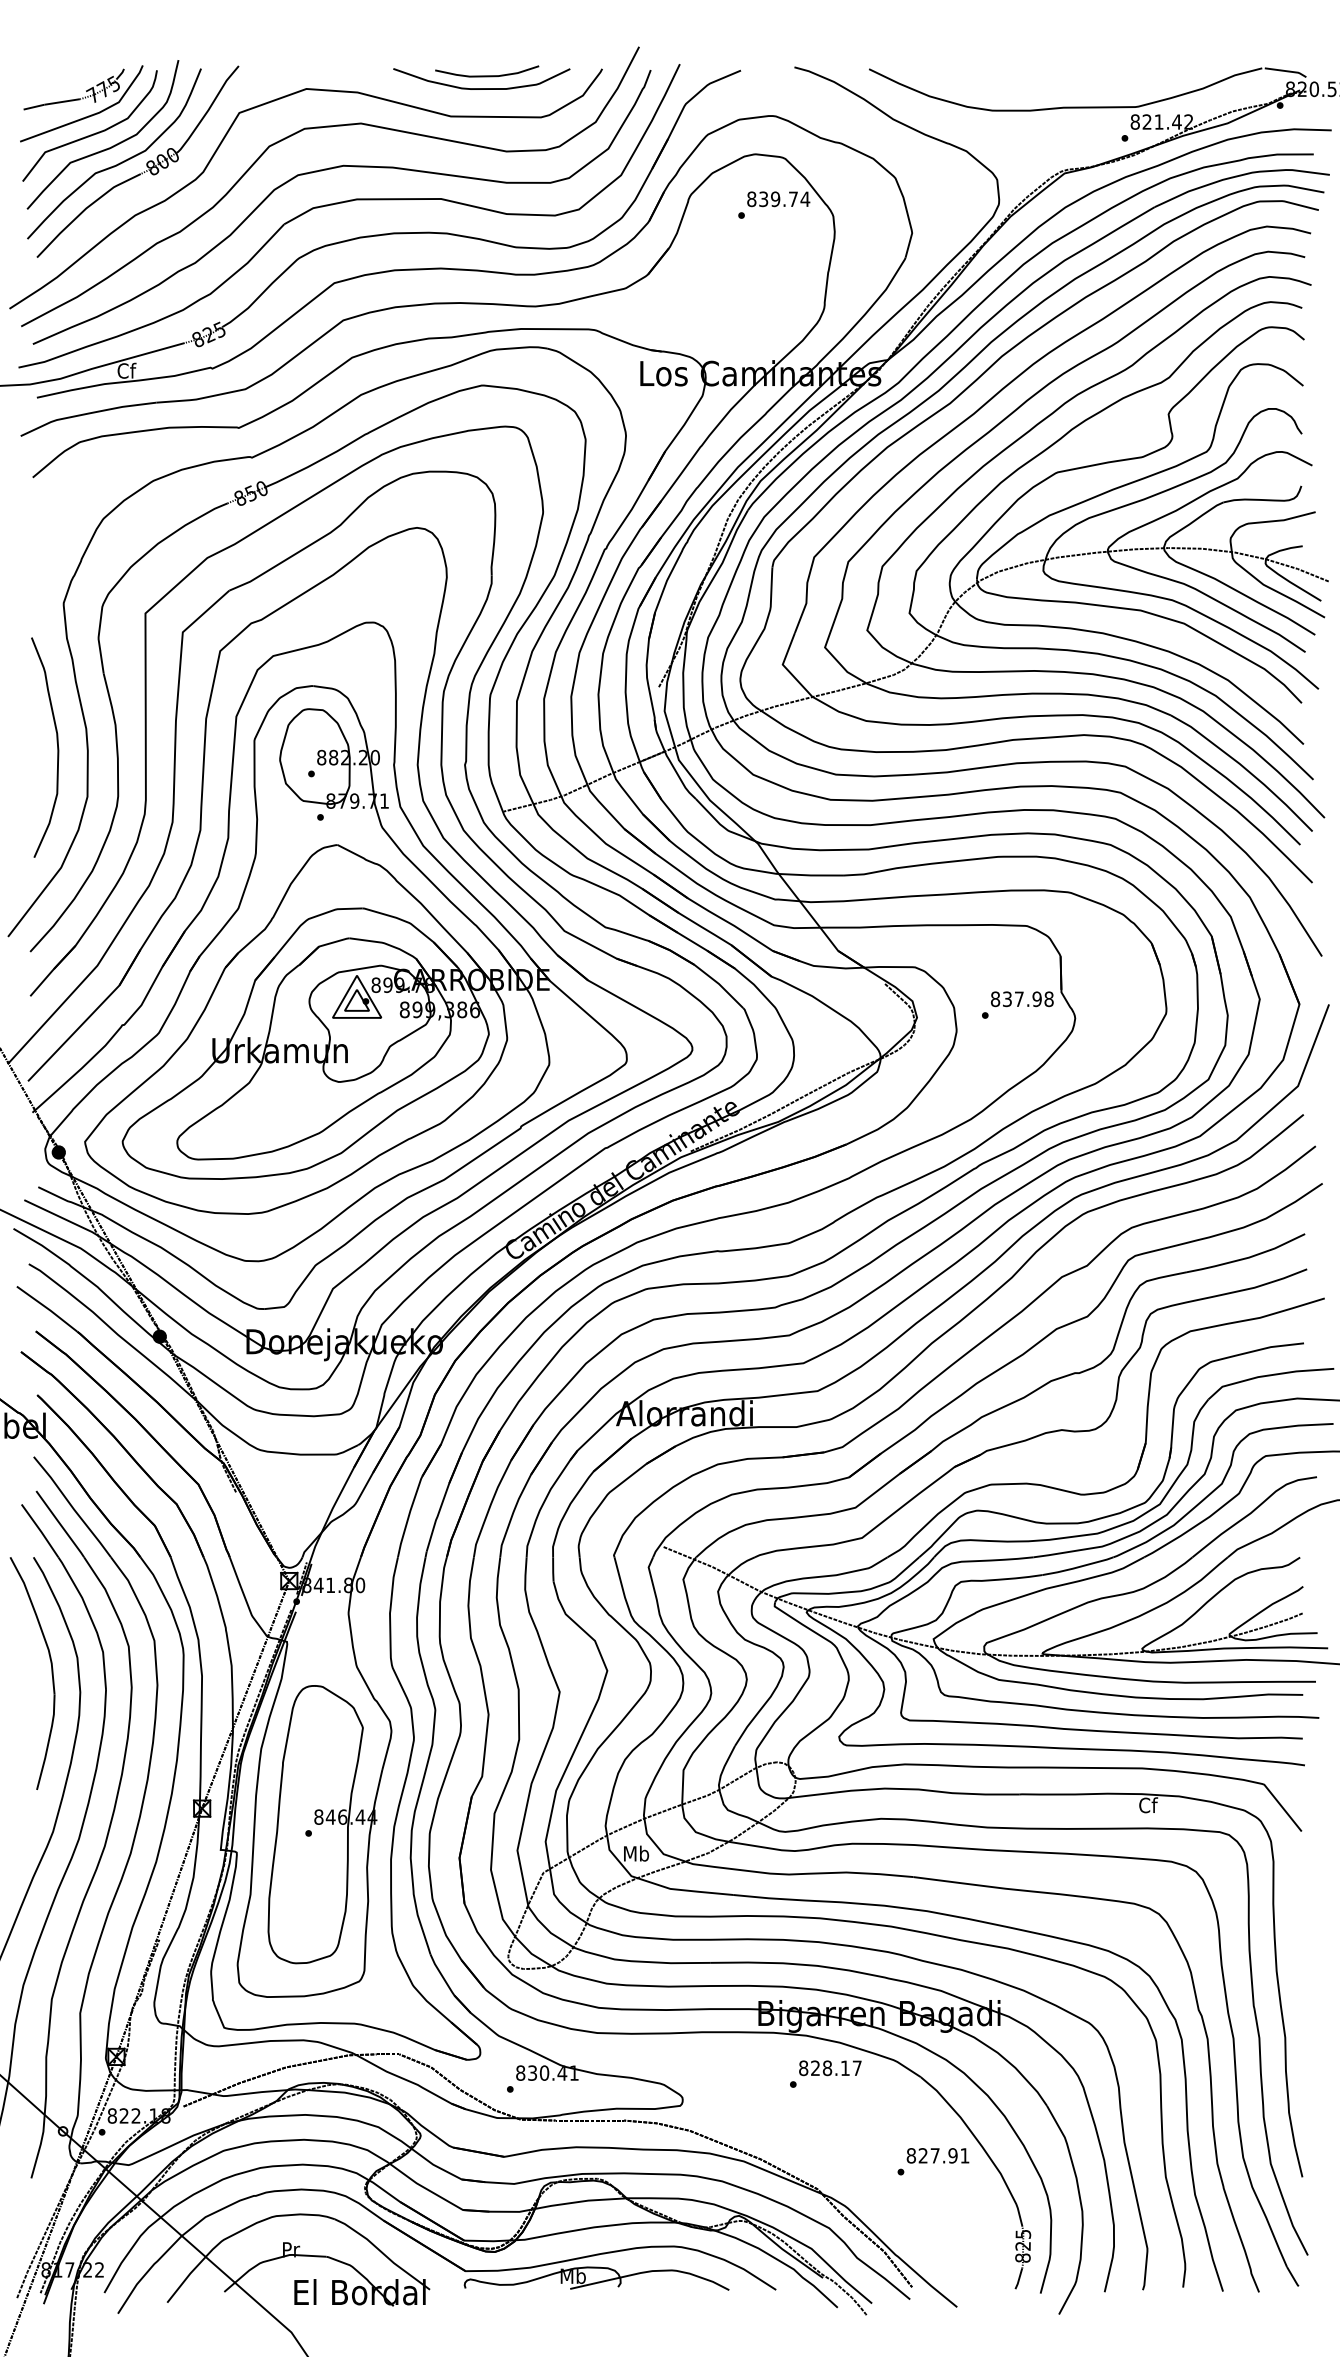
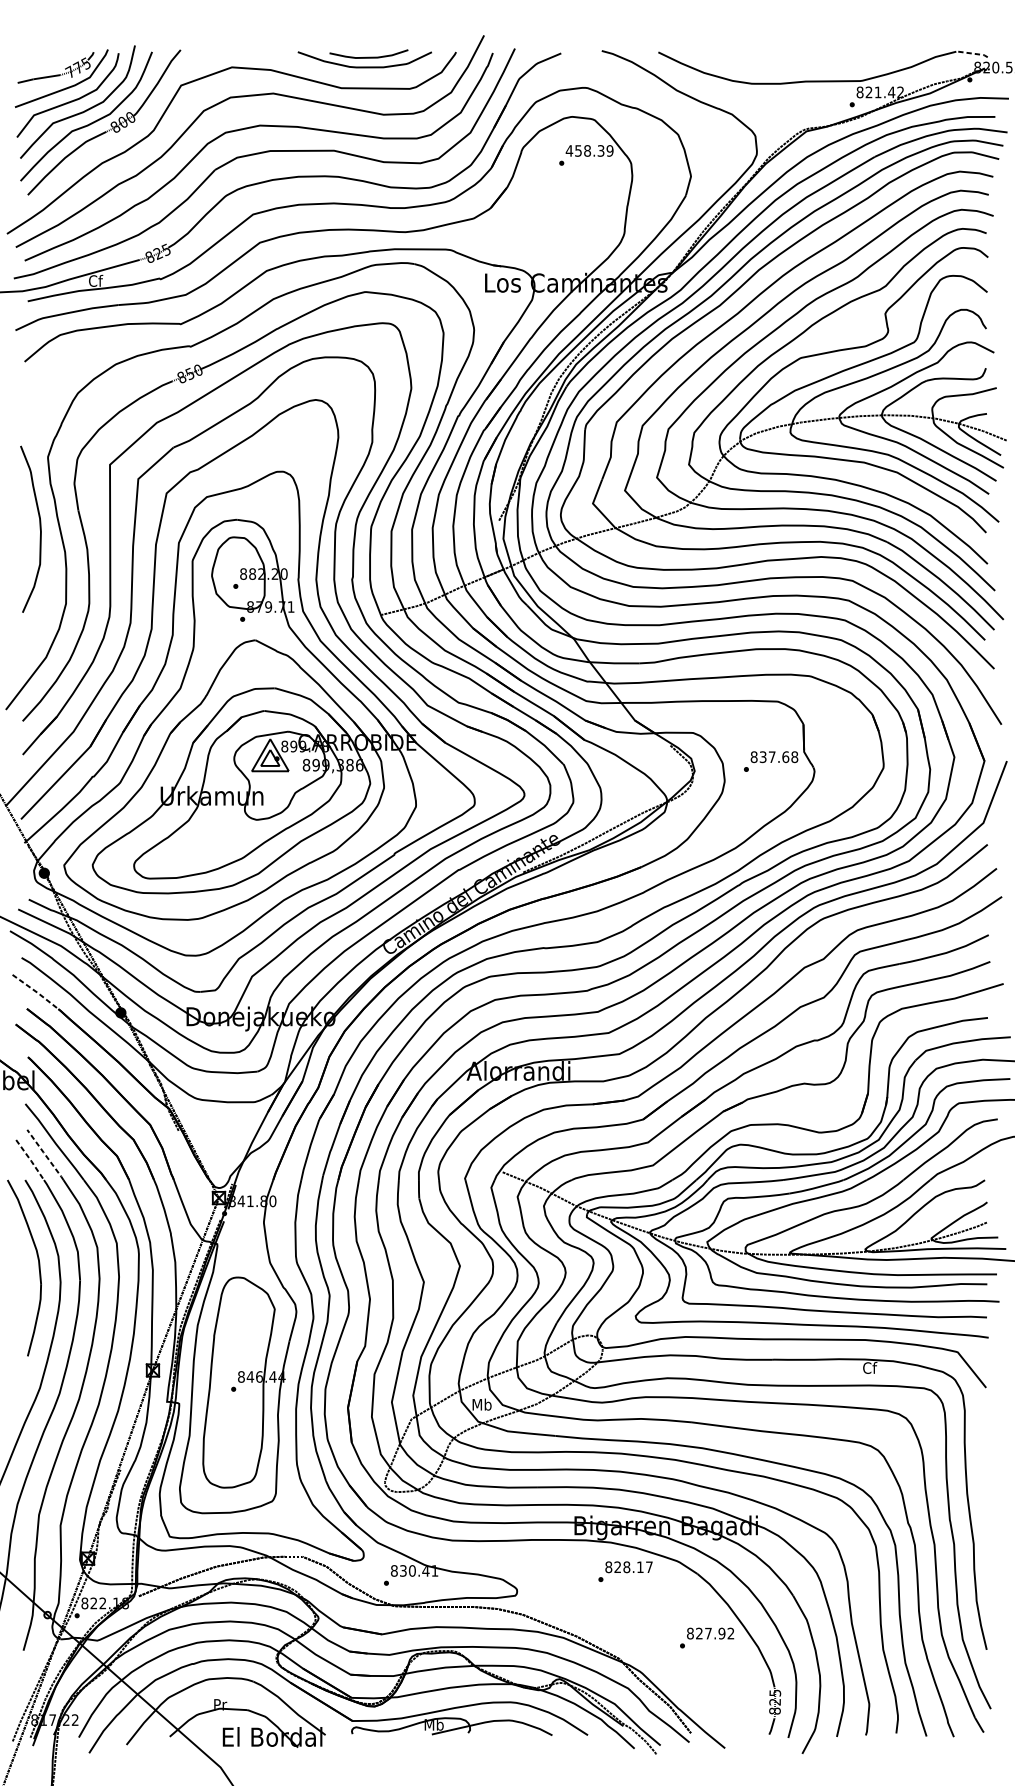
line: (1287, 71) -> (975, 54), solid -> dashed
text: (778, 199) -> (589, 151), 839.74 -> 458.39
curve: (57, 747) -> (40, 529), moved
text: (1036, 999) -> (785, 757), 837.98 -> 837.68
line: (48, 1308) -> (36, 991), solid -> dashed
line: (60, 1524) -> (45, 1155), solid -> dashed
line: (41, 1531) -> (31, 1160), solid -> dashed
text: (964, 2155) -> (730, 1633), 827.91 -> 827.92

